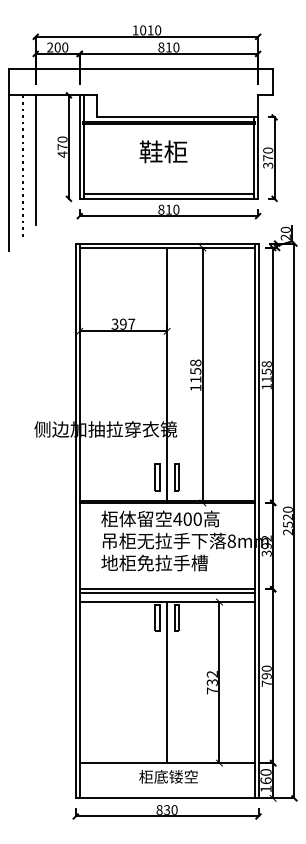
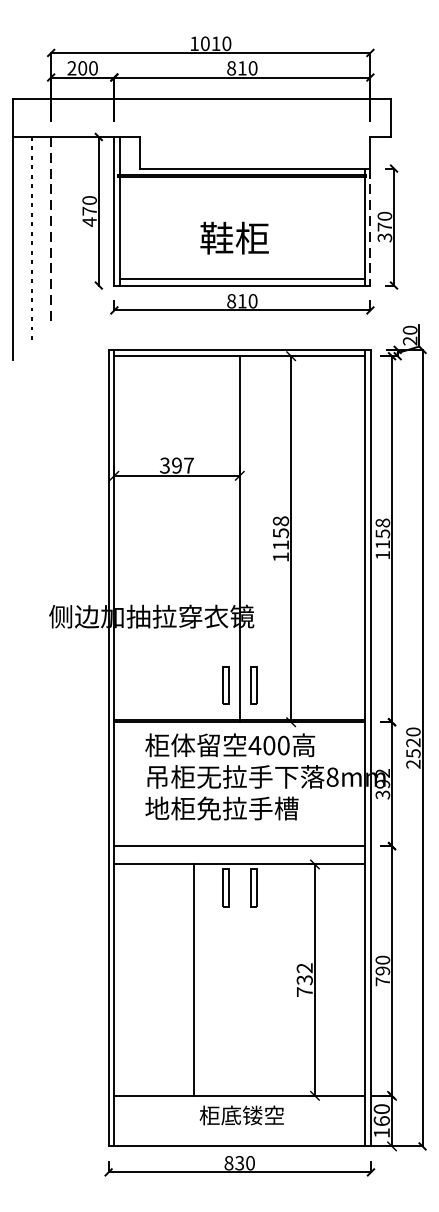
text: (163, 151) -> (234, 237), moved
line: (258, 158) -> (370, 227), solid -> dashed
line: (35, 159) -> (50, 229), solid -> dashed
line: (166, 593) -> (238, 852), removed
line: (167, 682) -> (194, 980), moved

